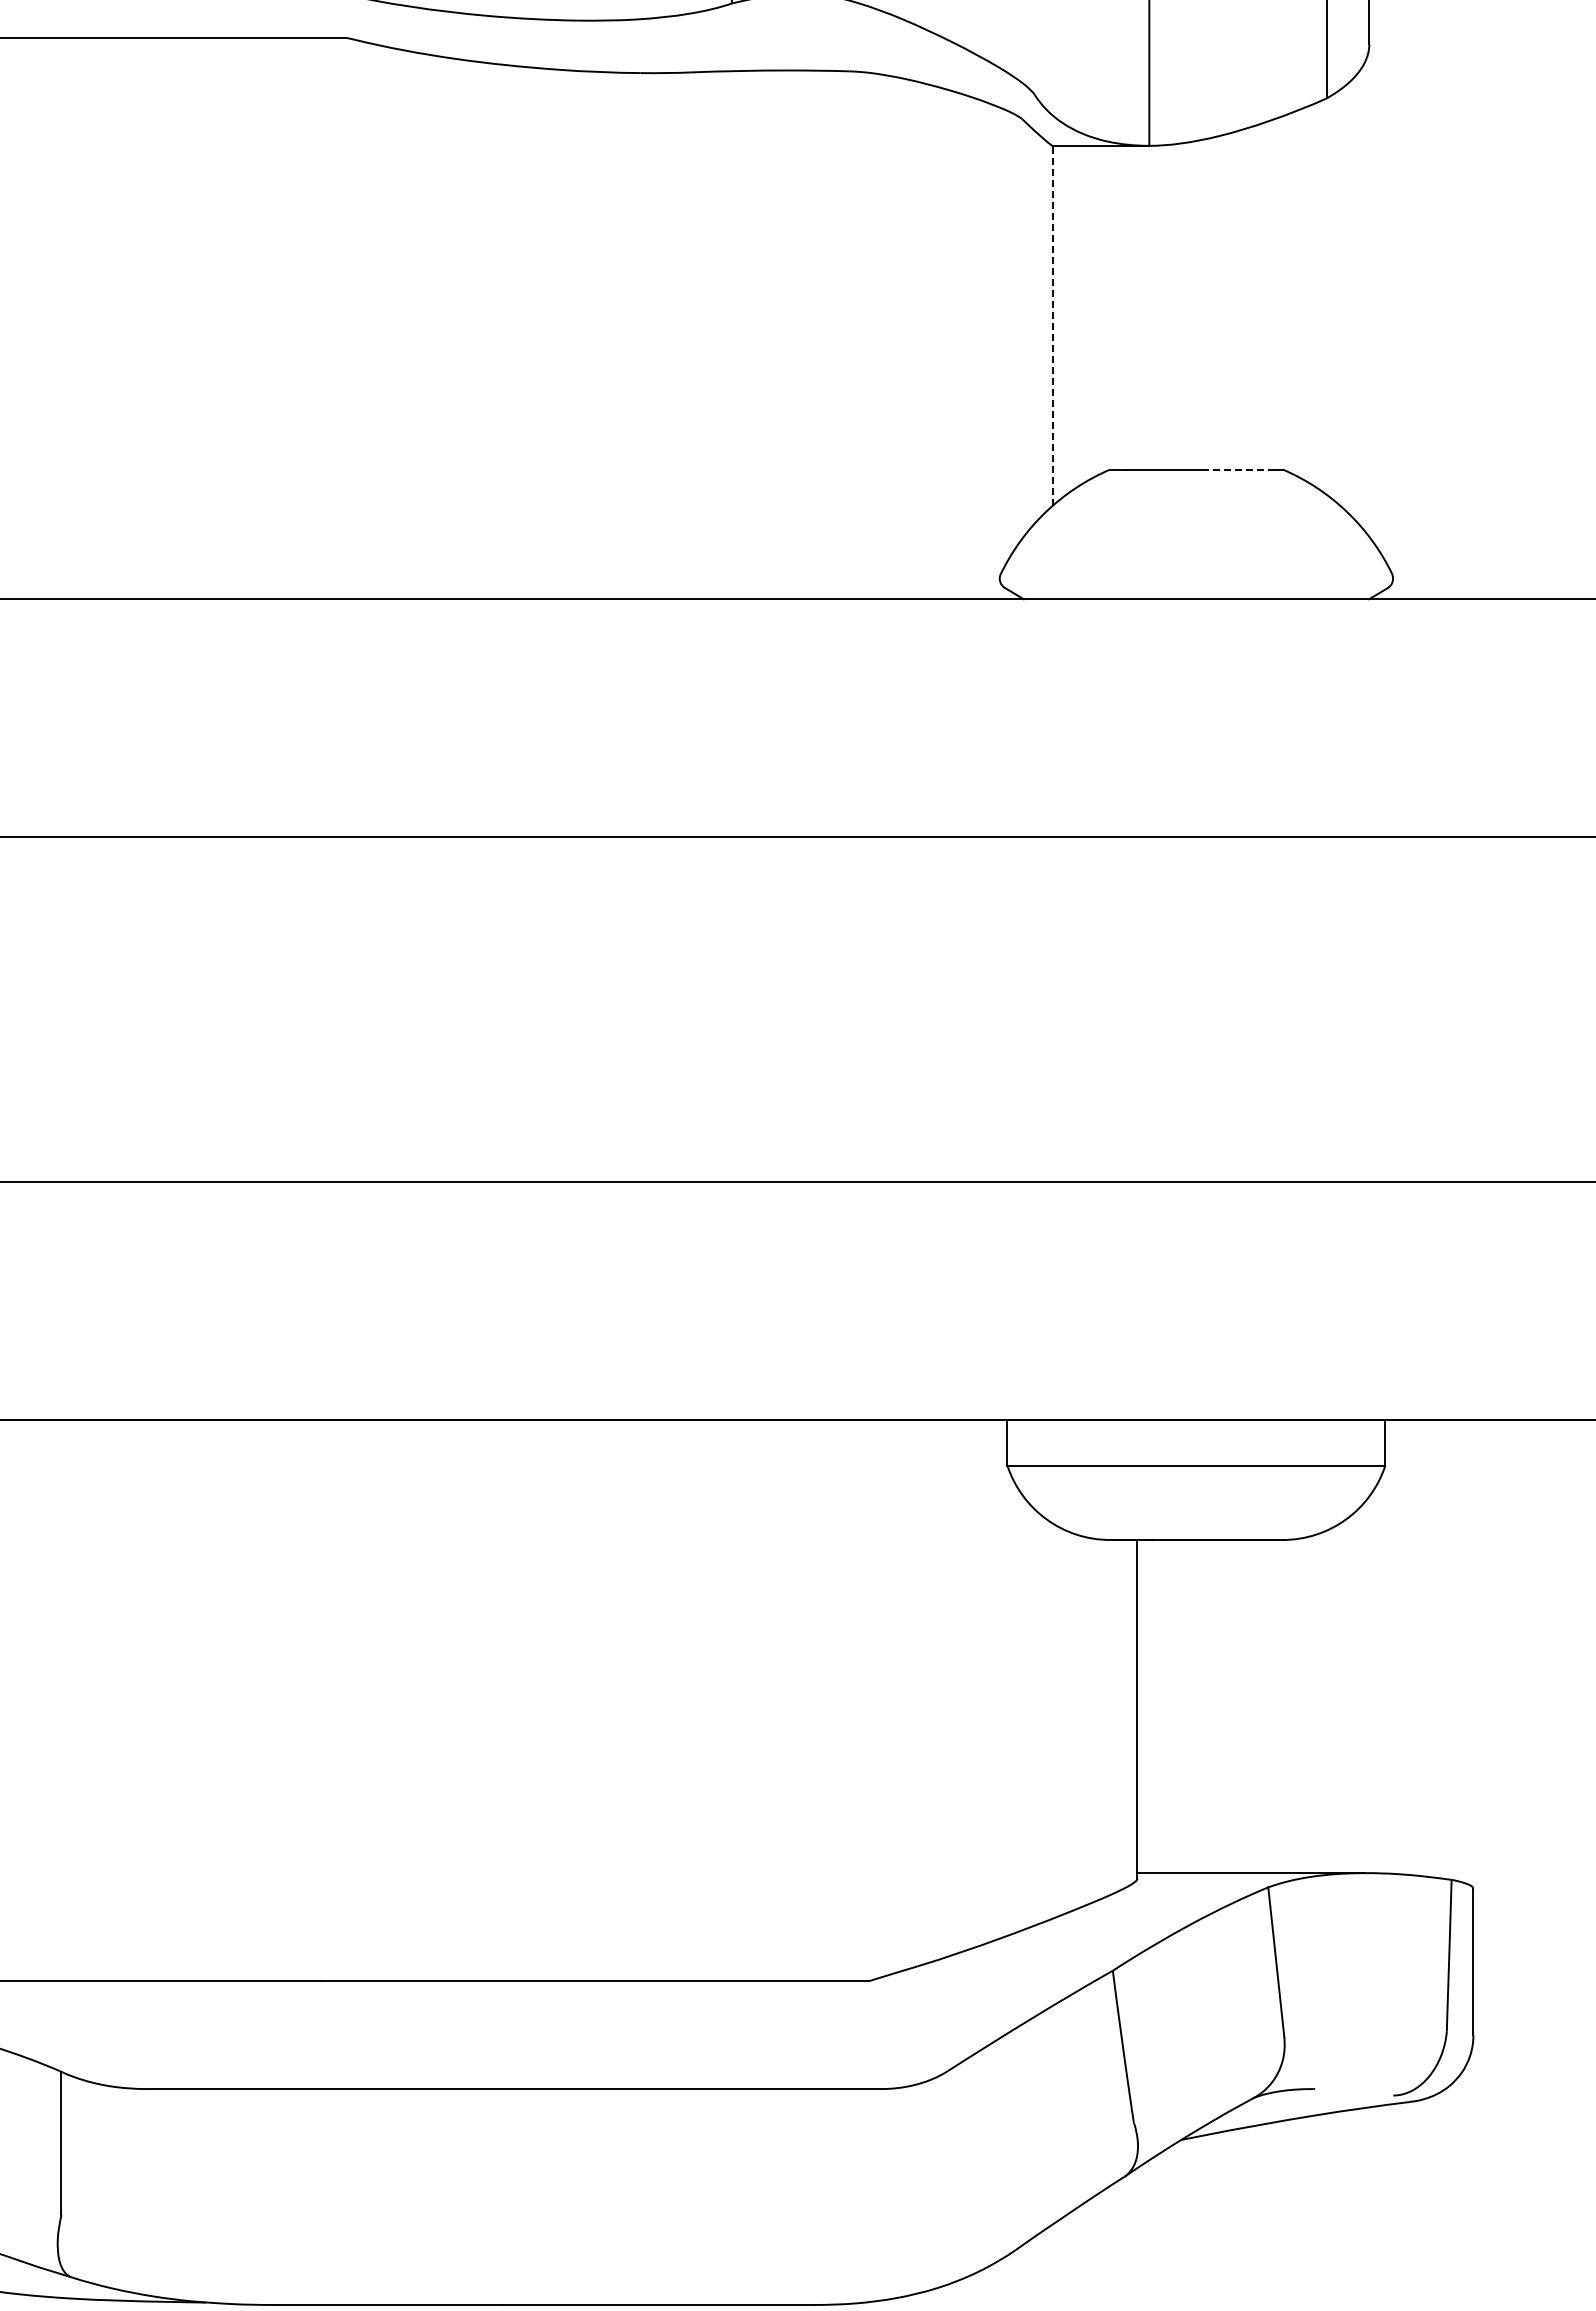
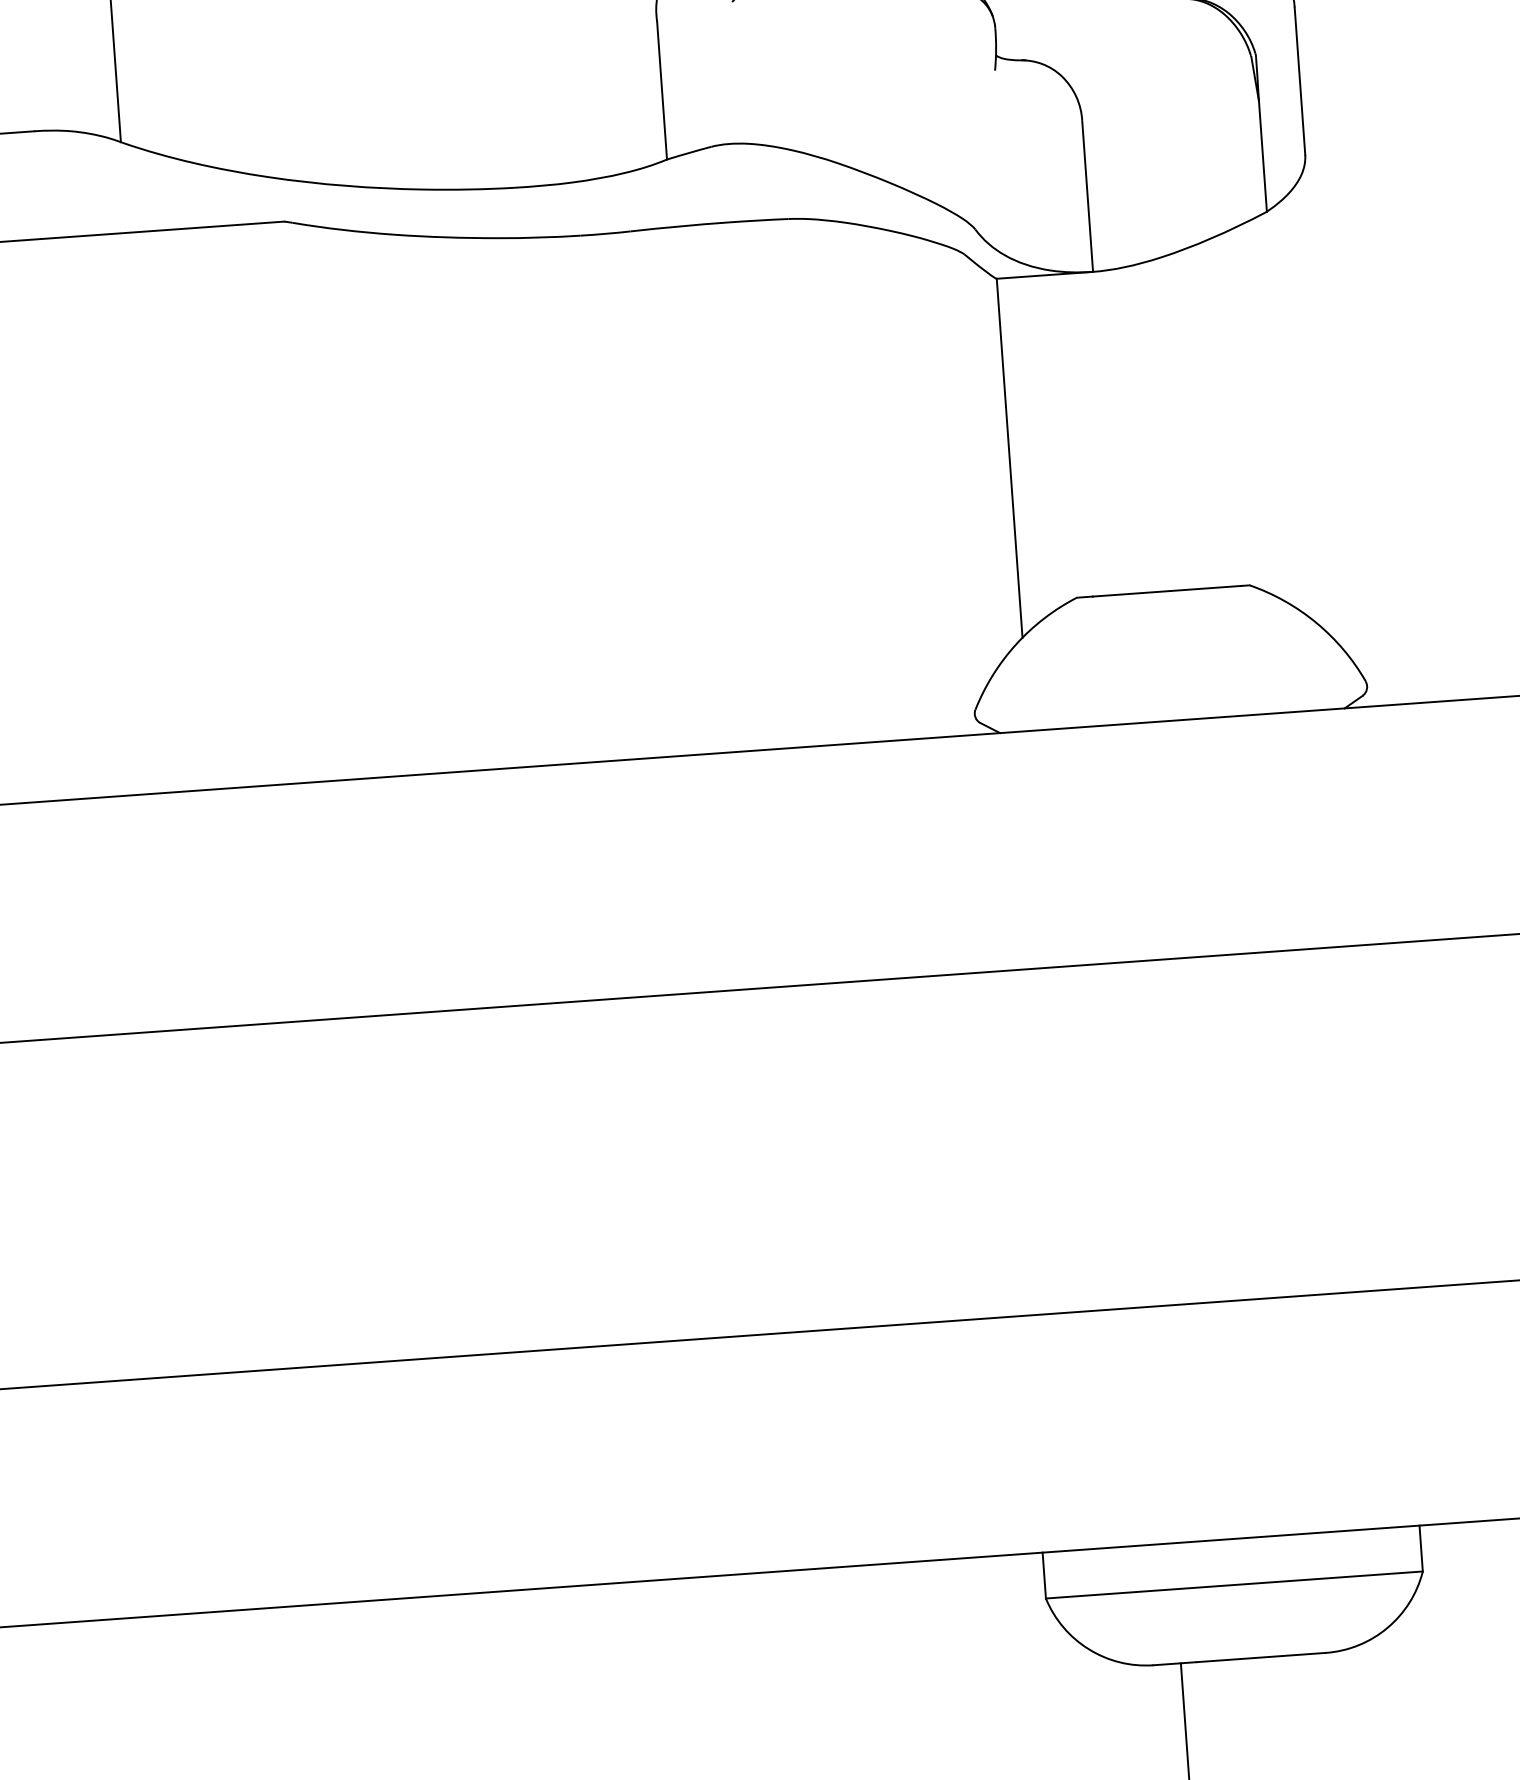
line: (1052, 325) -> (1009, 457), dashed -> solid
line: (1238, 469) -> (1205, 588), dashed -> solid

